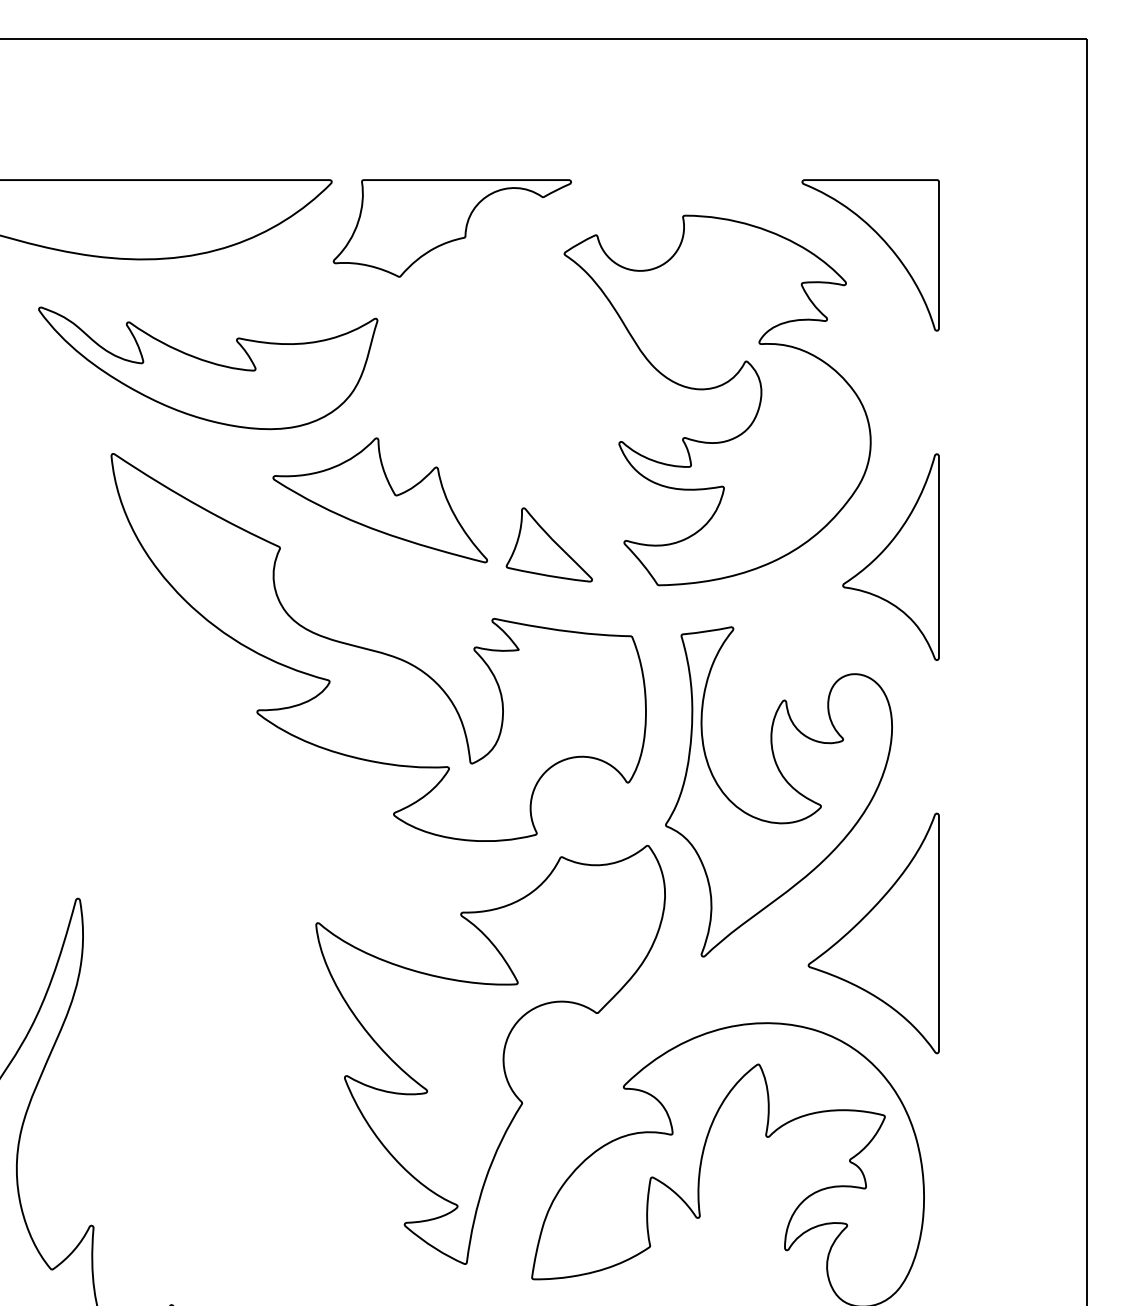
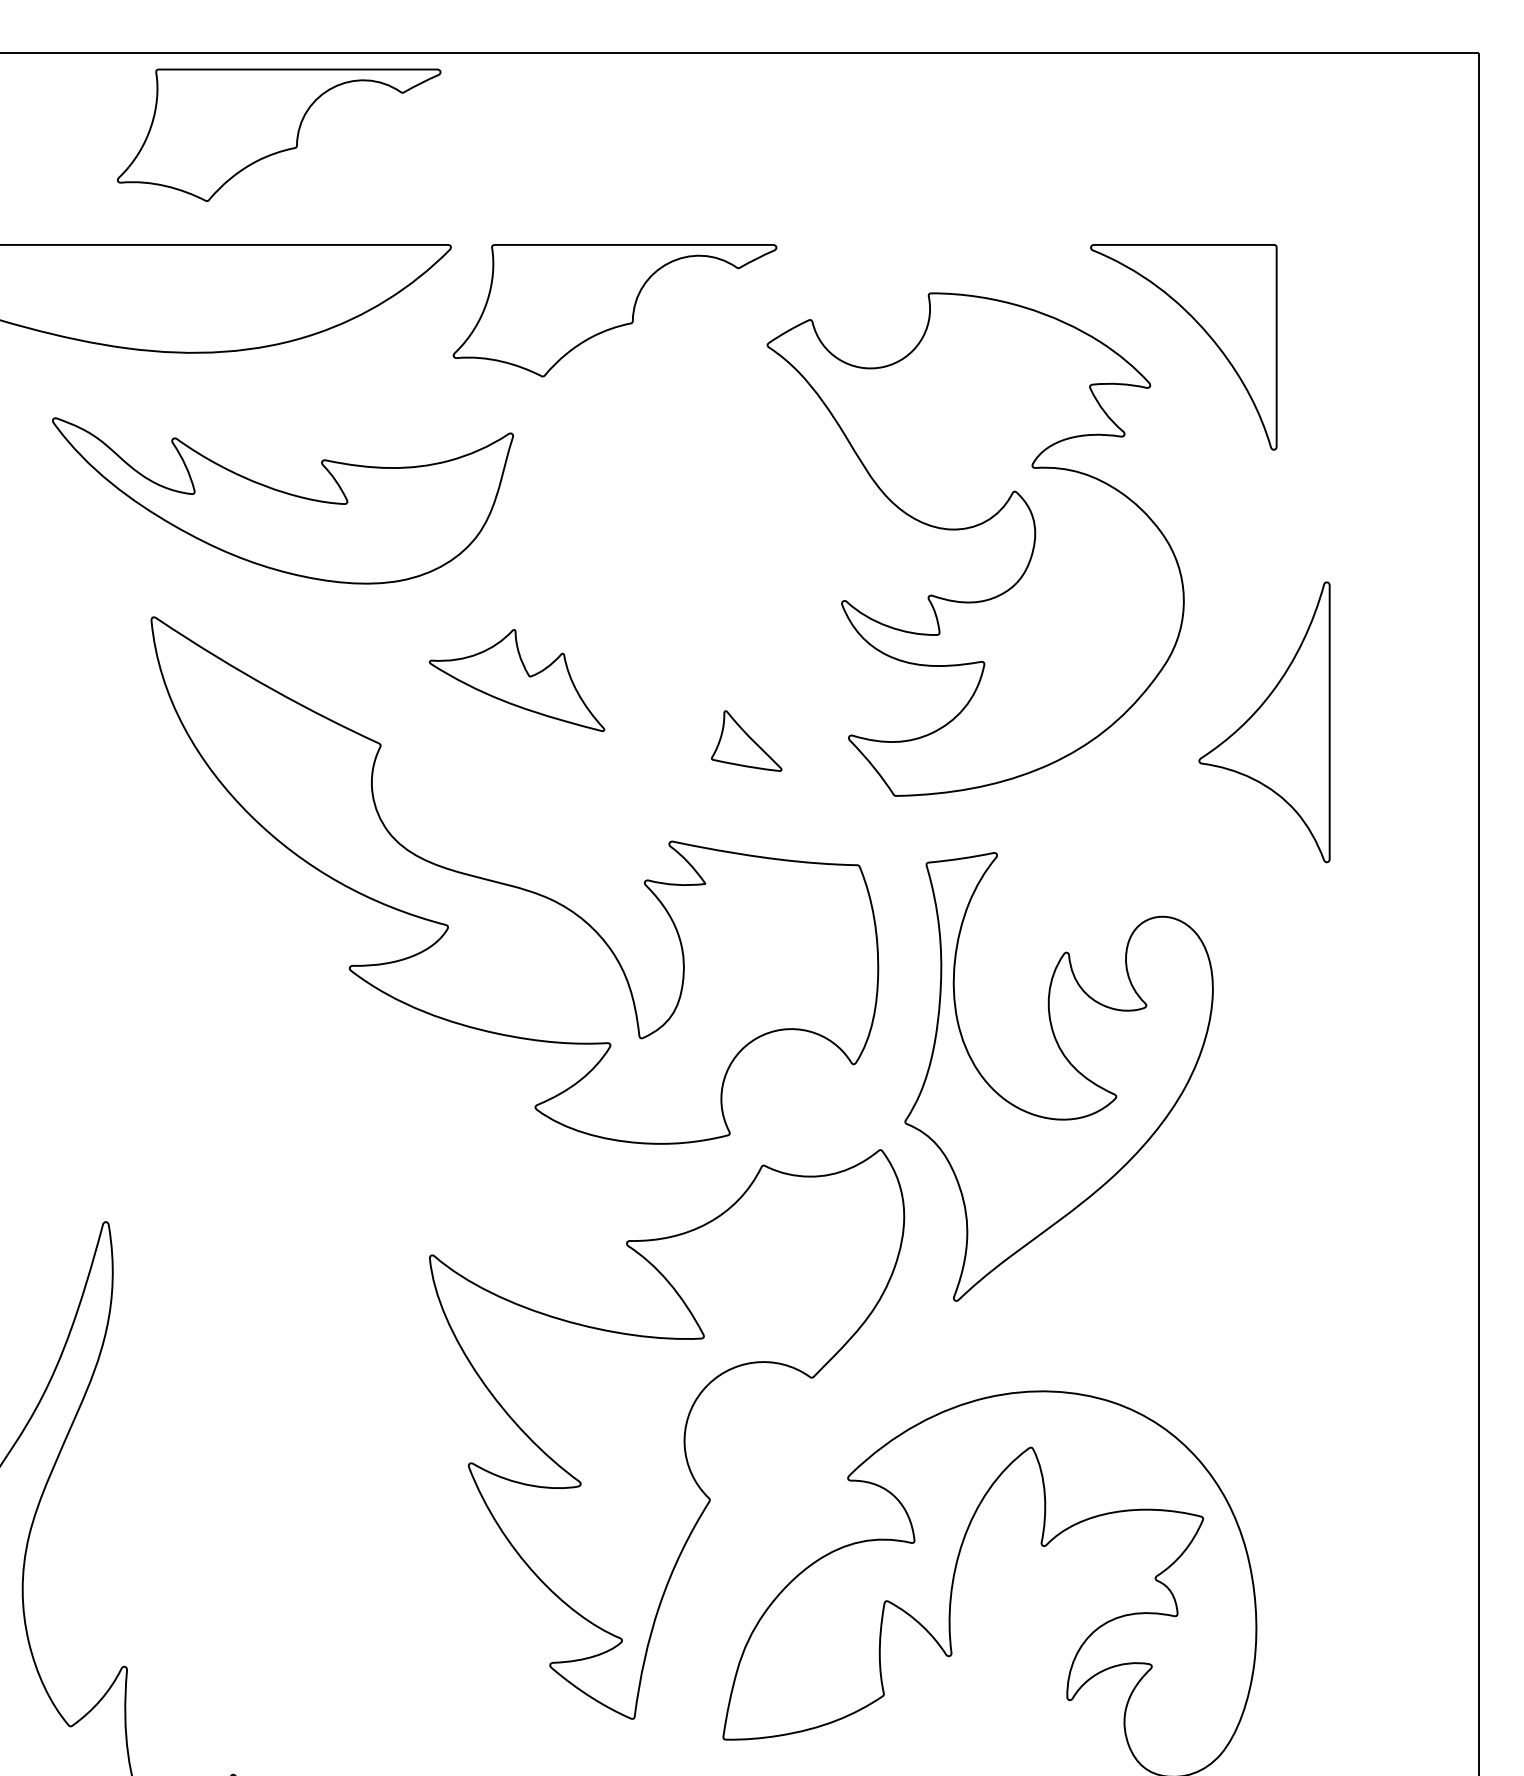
part: (204, 99) -> (277, 135), added
part: (380, 500) -> (517, 680), size x0.6
part: (548, 544) -> (745, 740), size x0.6
part: (890, 556) -> (1263, 721), moved
part: (873, 933) -> (1187, 1269), removed

